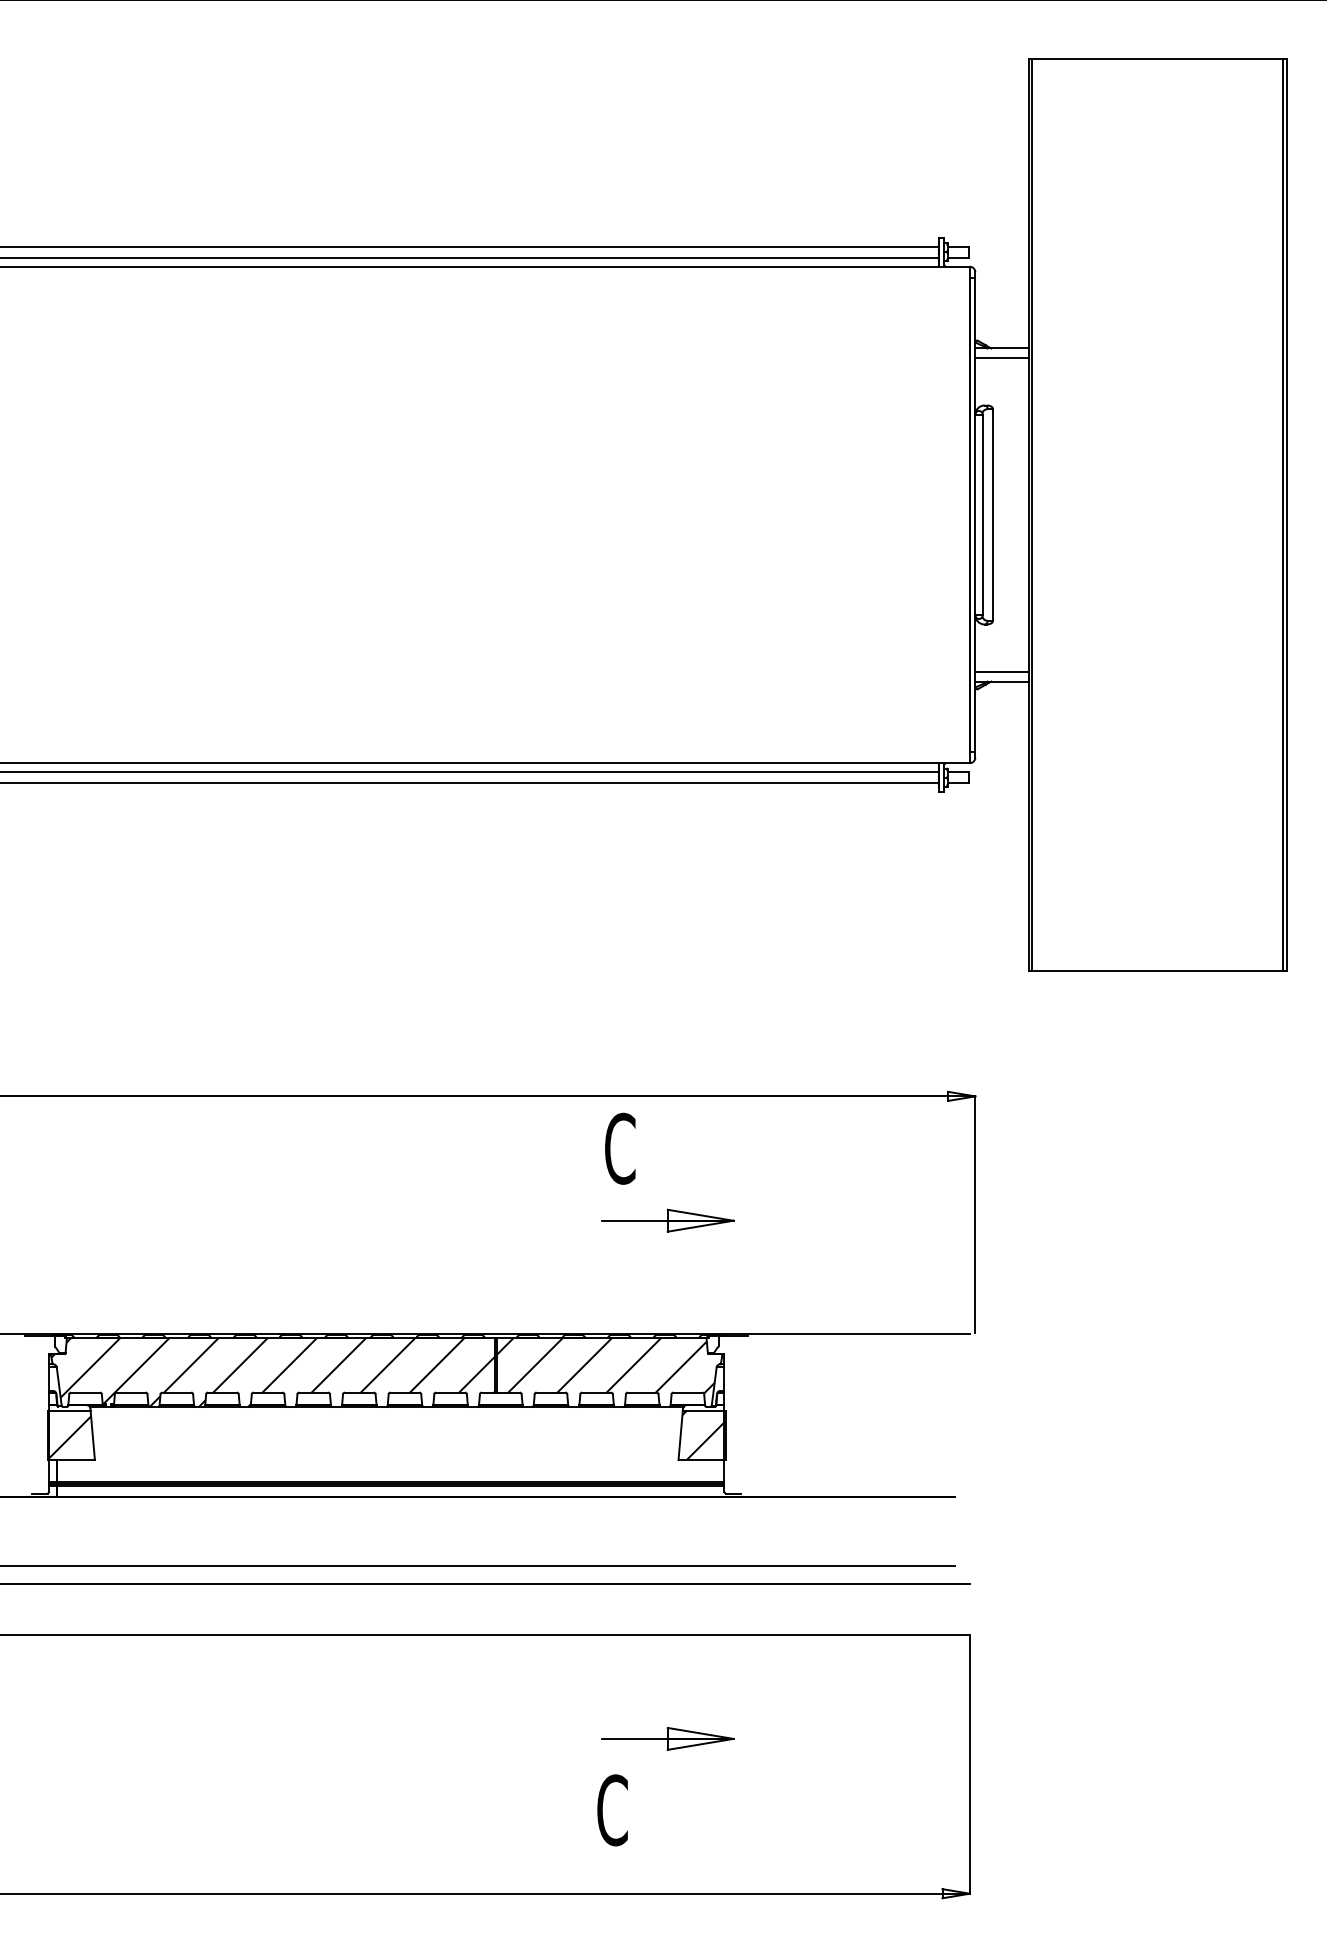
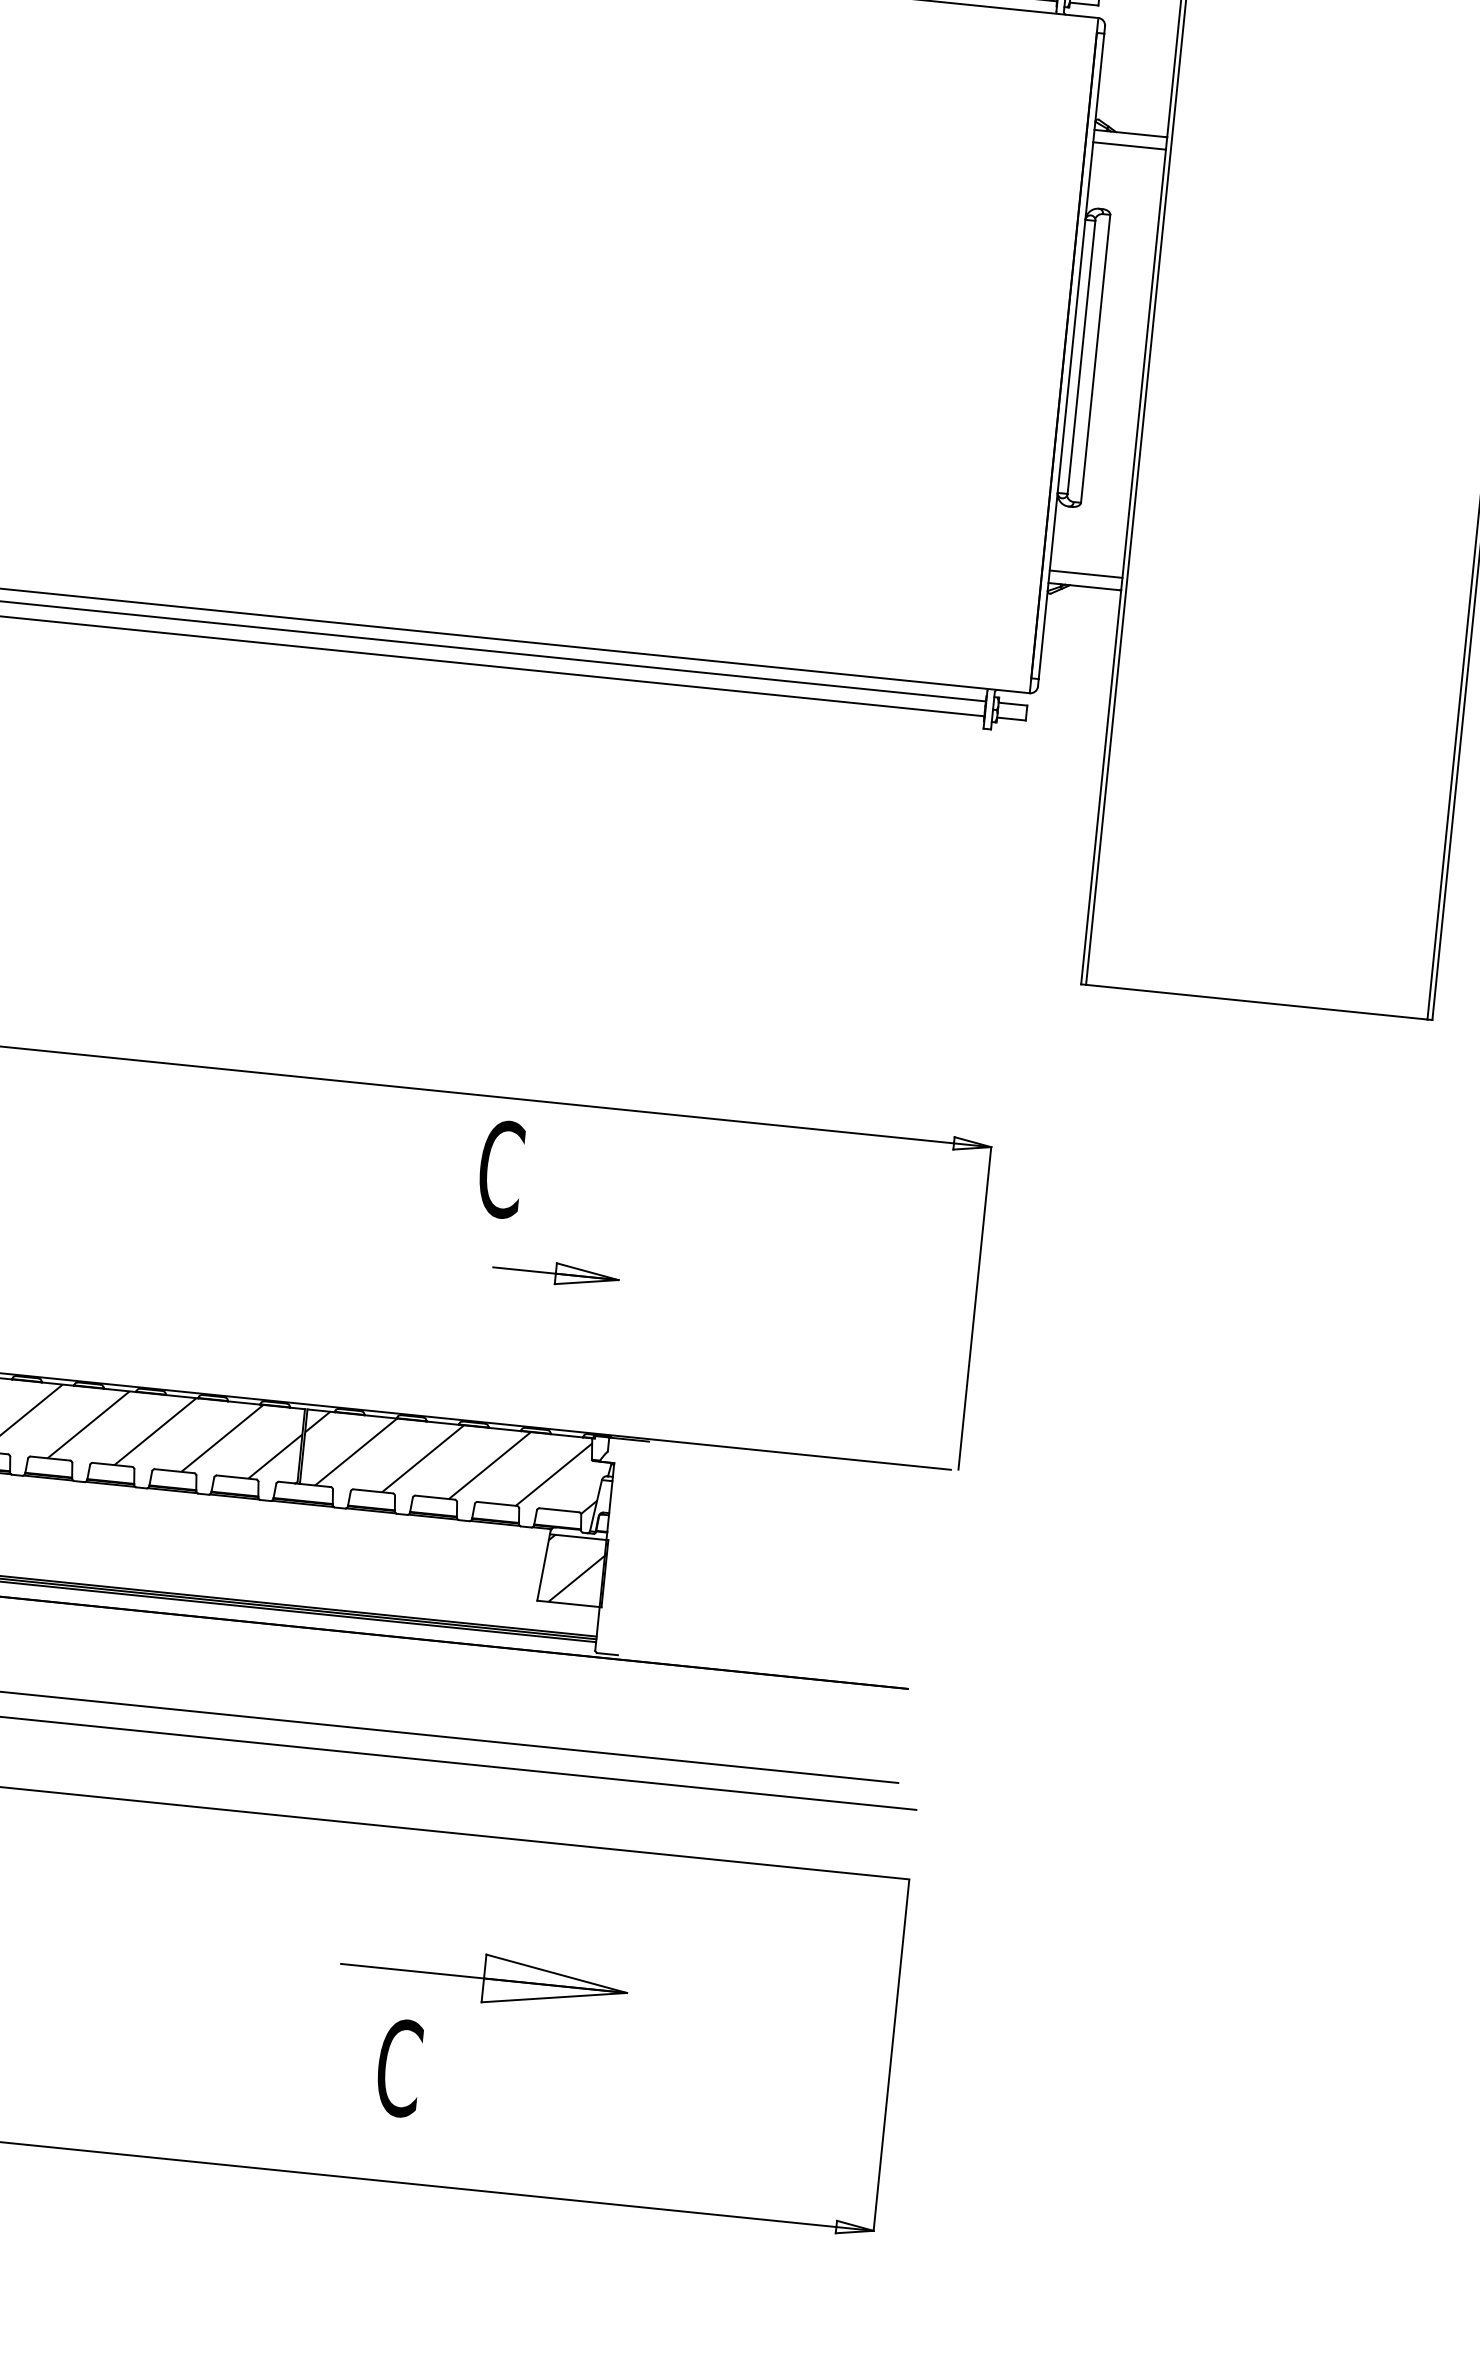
part: (667, 1220) -> (555, 1273), size x0.7
part: (667, 1738) -> (483, 1977), size x1.6

